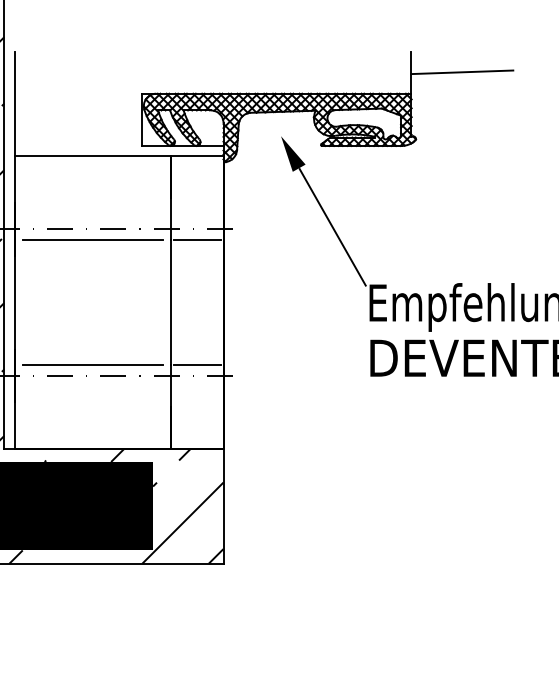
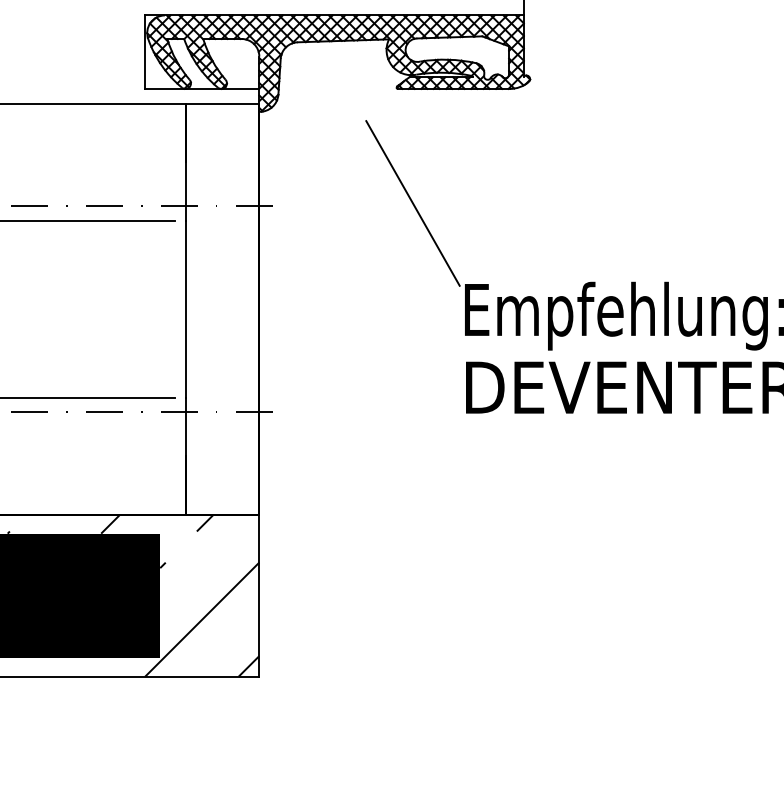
fill: (293, 153) -> (357, 99), removed
line: (196, 239) -> (221, 220), removed
line: (196, 365) -> (221, 397), removed

